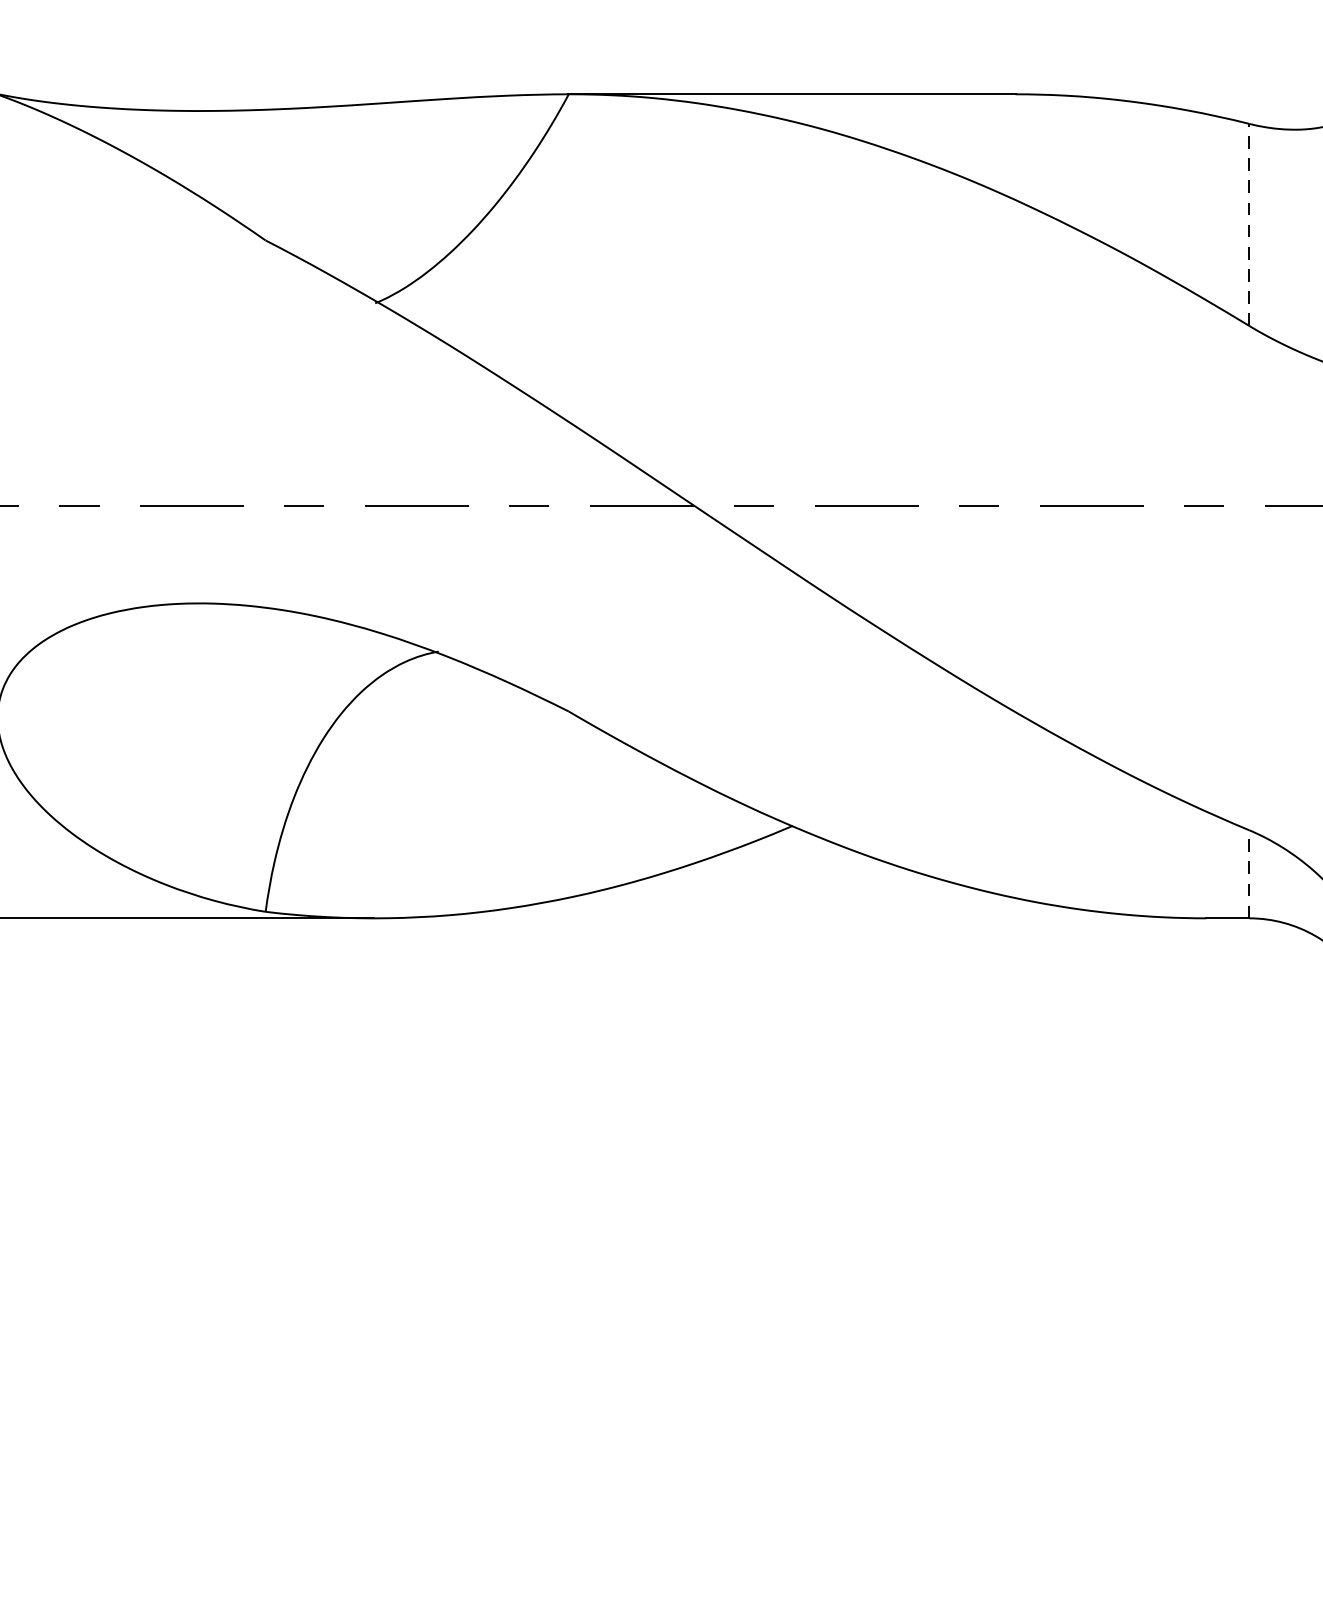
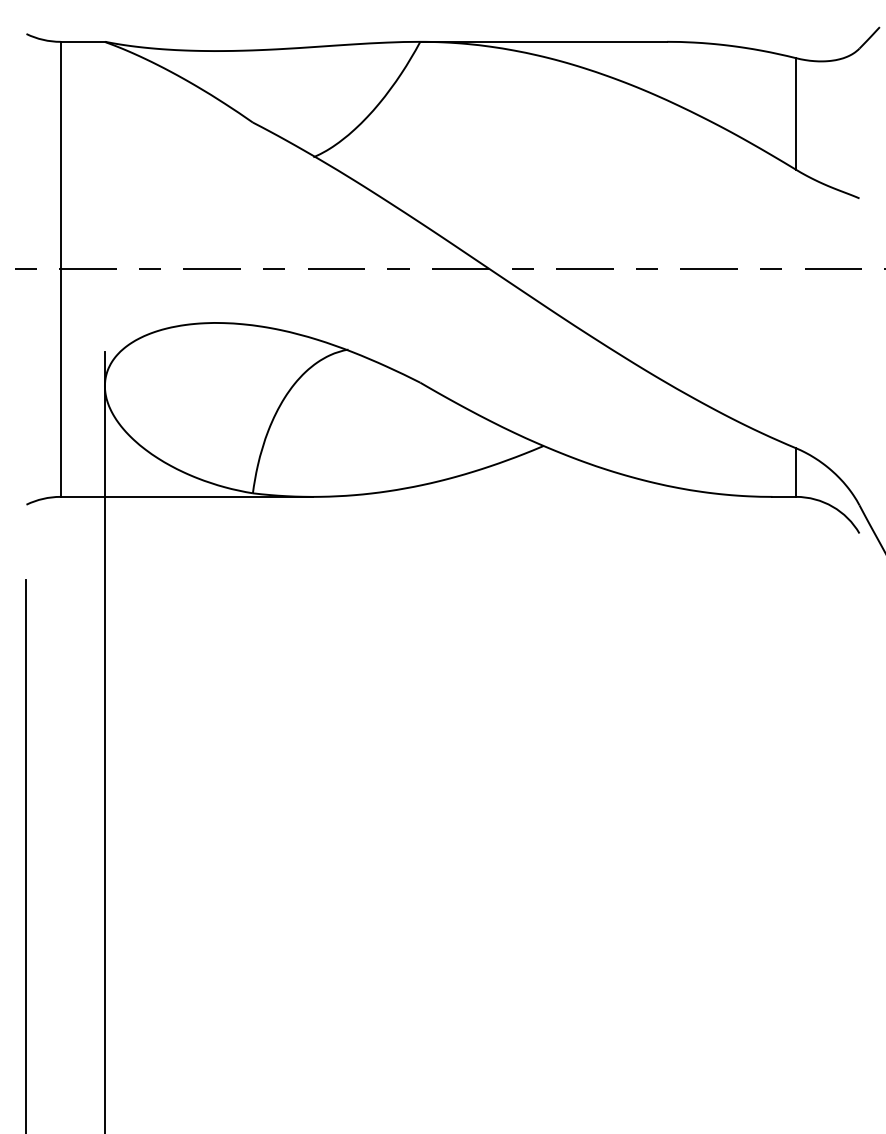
line: (1250, 224) -> (796, 113), dashed -> solid
line: (1250, 874) -> (796, 472), dashed -> solid

